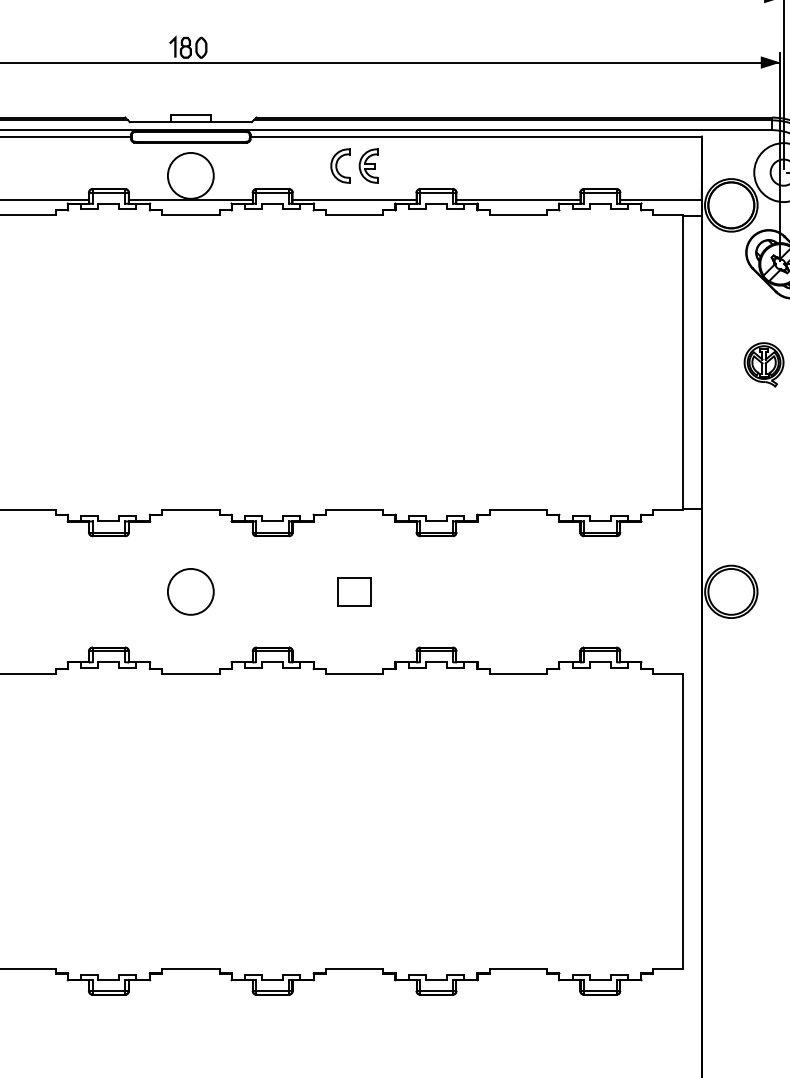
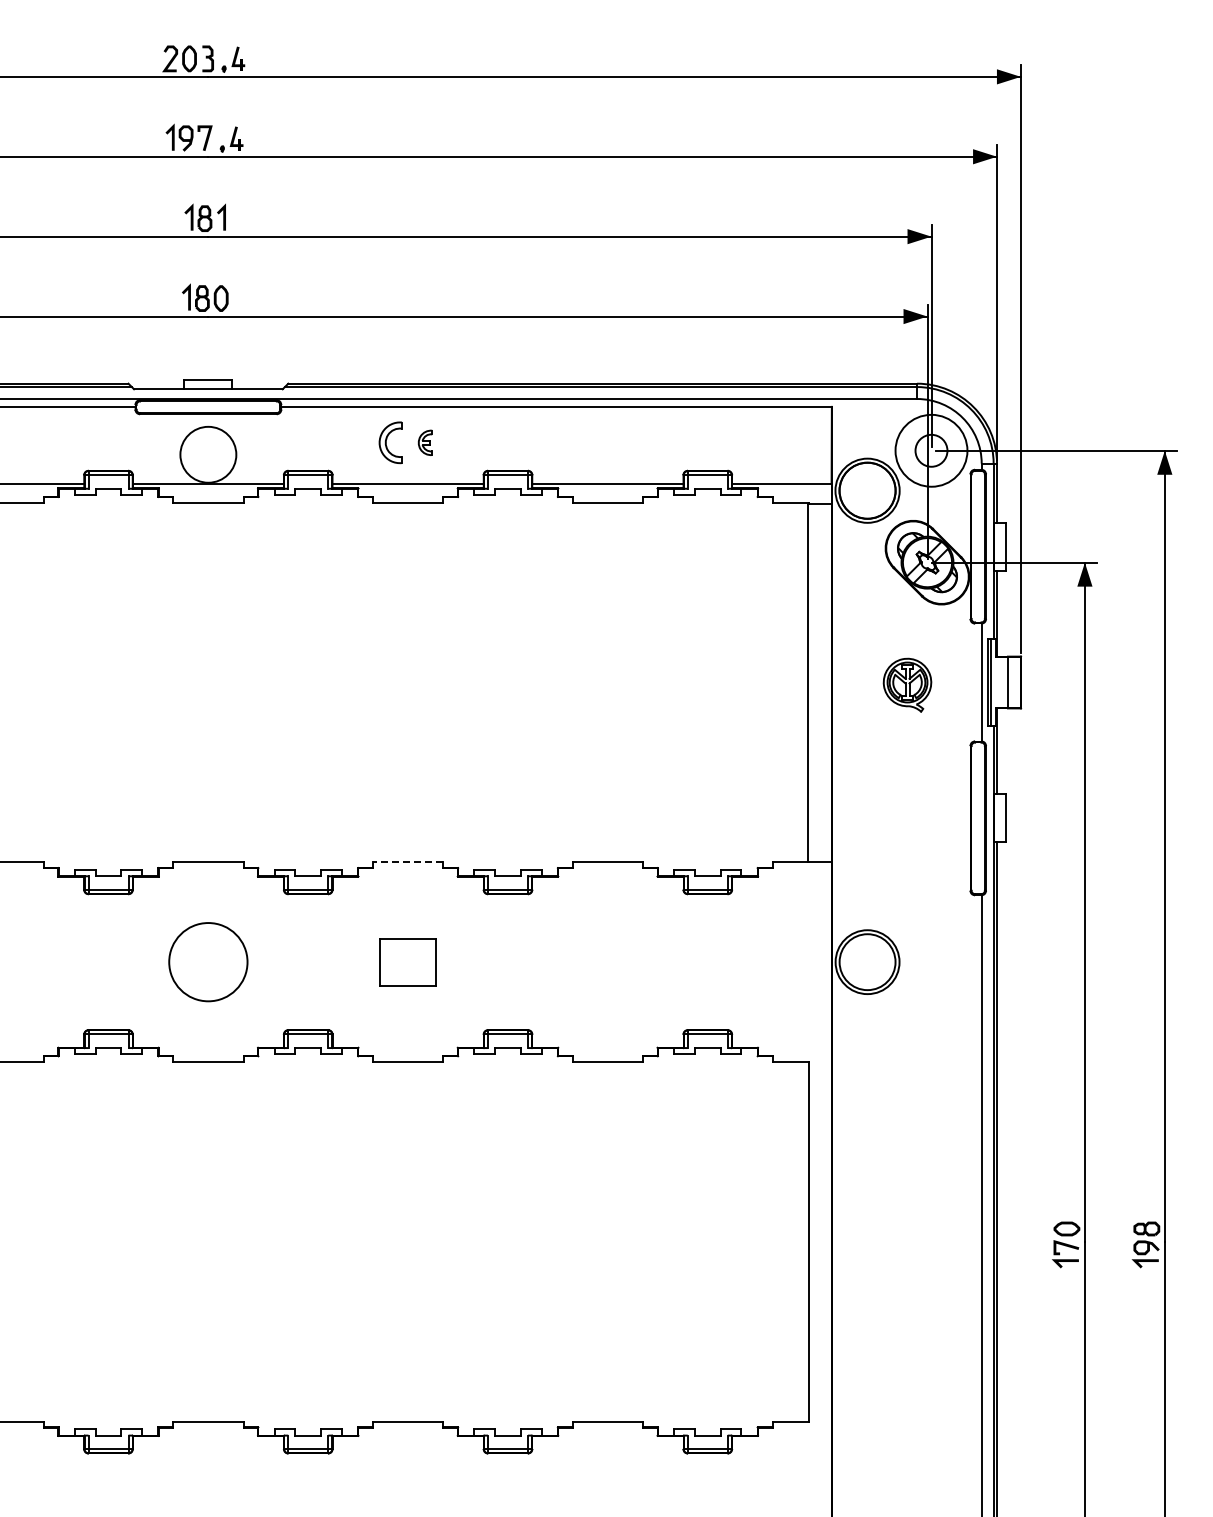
part: (368, 165) -> (425, 442), size x0.6
line: (354, 510) -> (407, 862), solid -> dashed
part: (354, 591) -> (407, 961), size x1.4
circle: (190, 592) -> (208, 962), size x1.4

